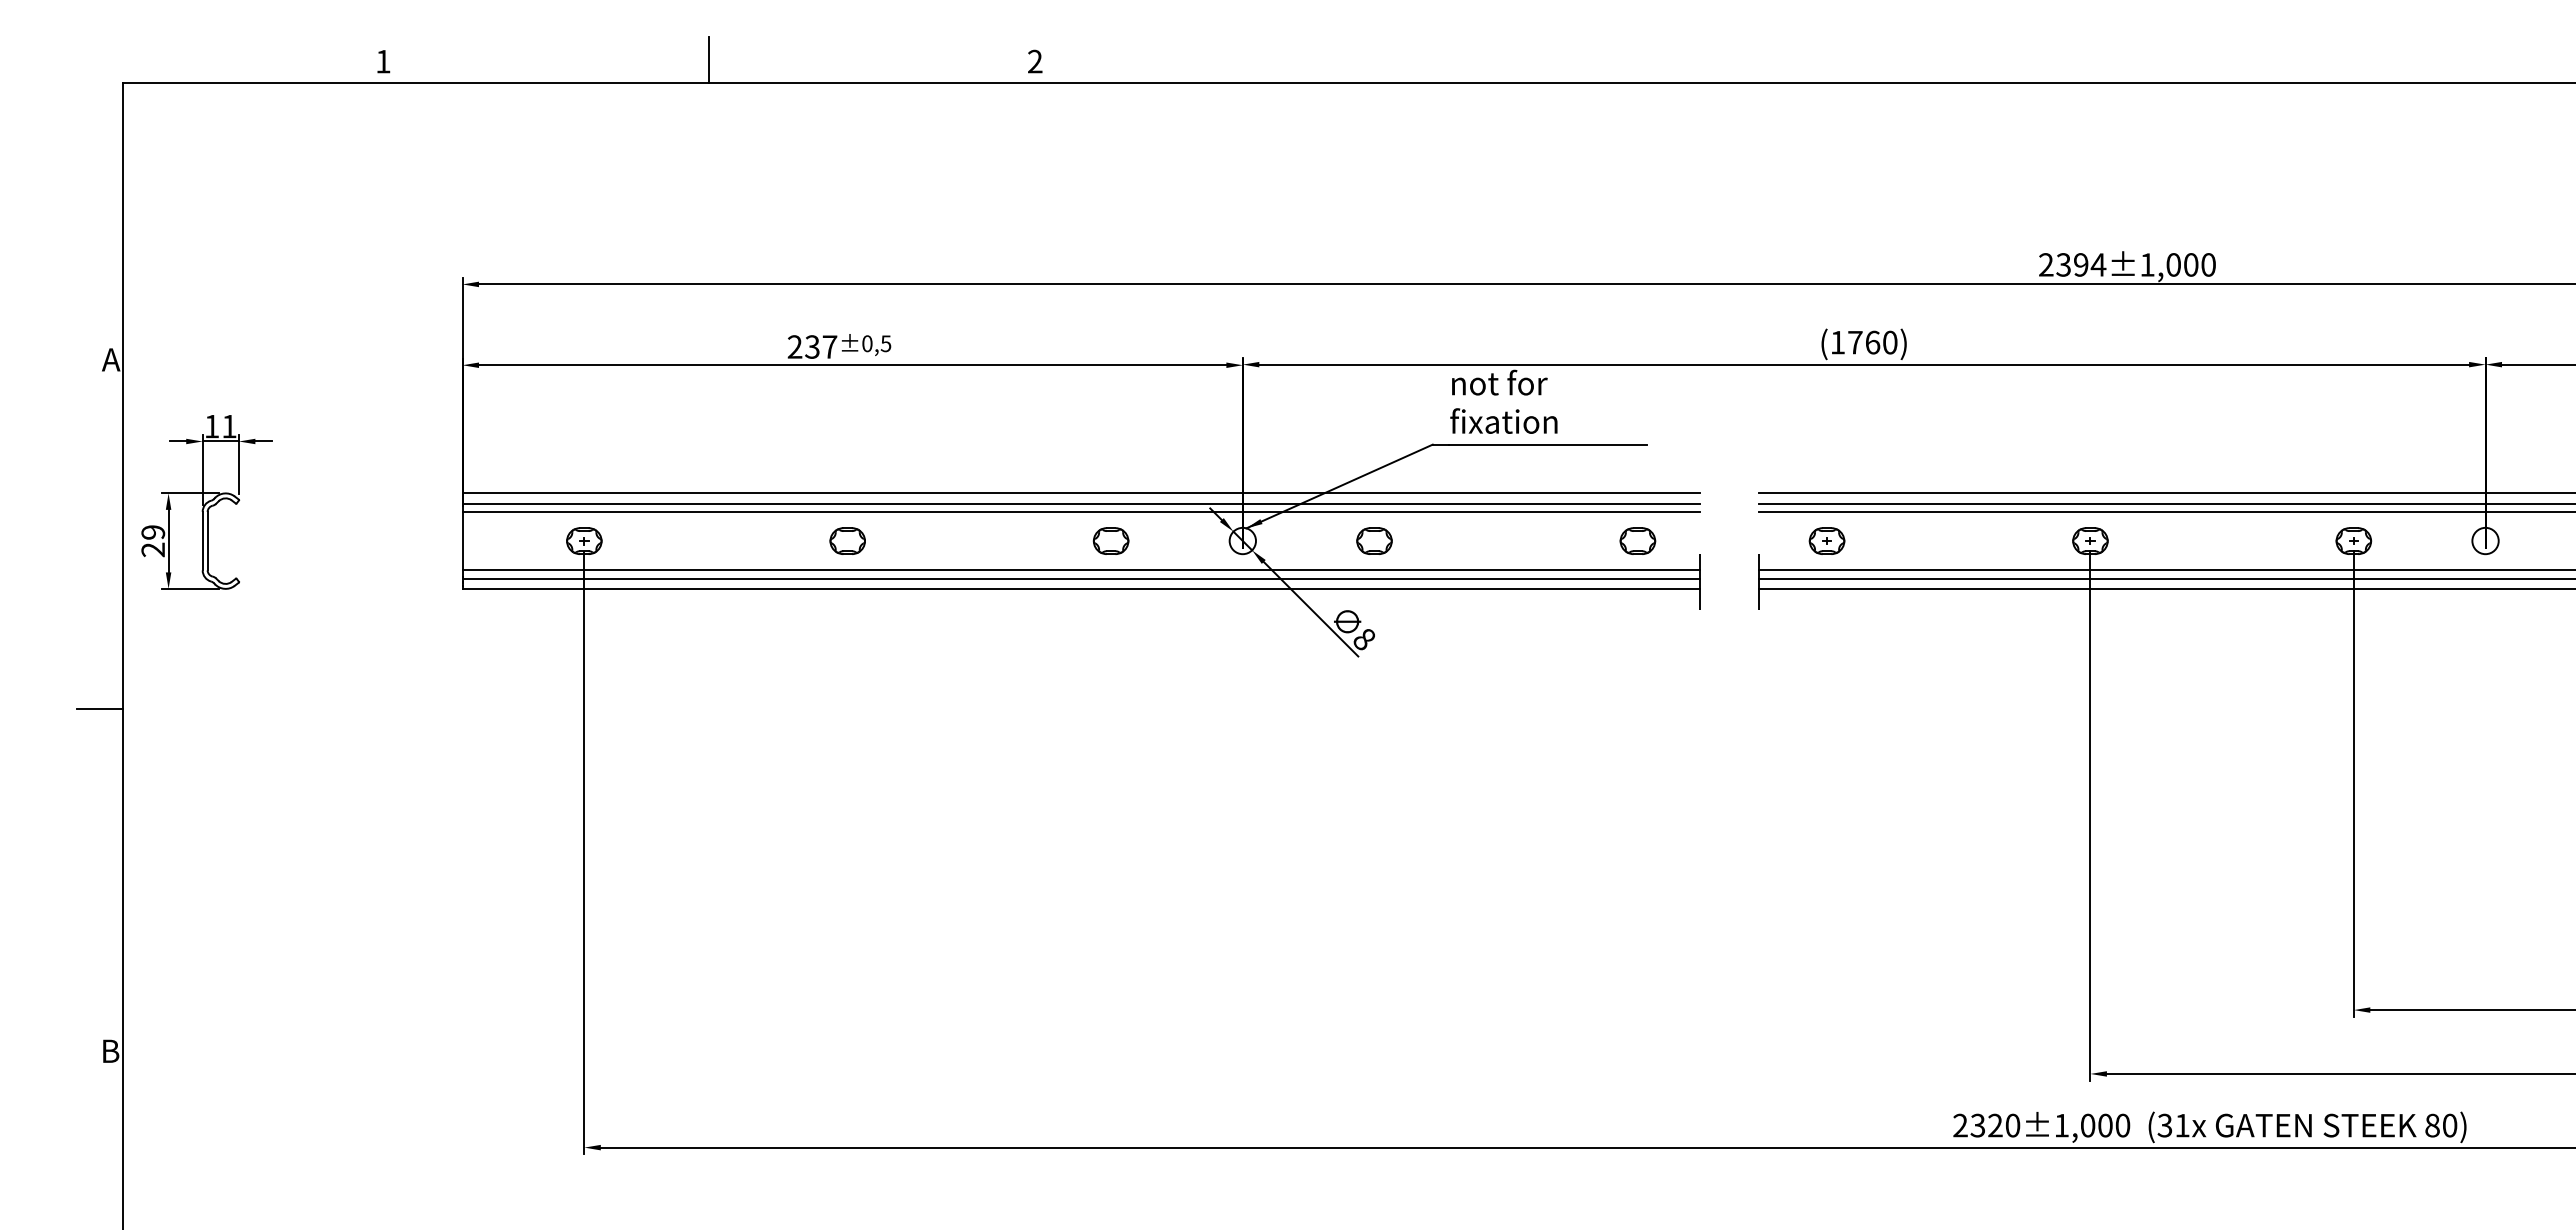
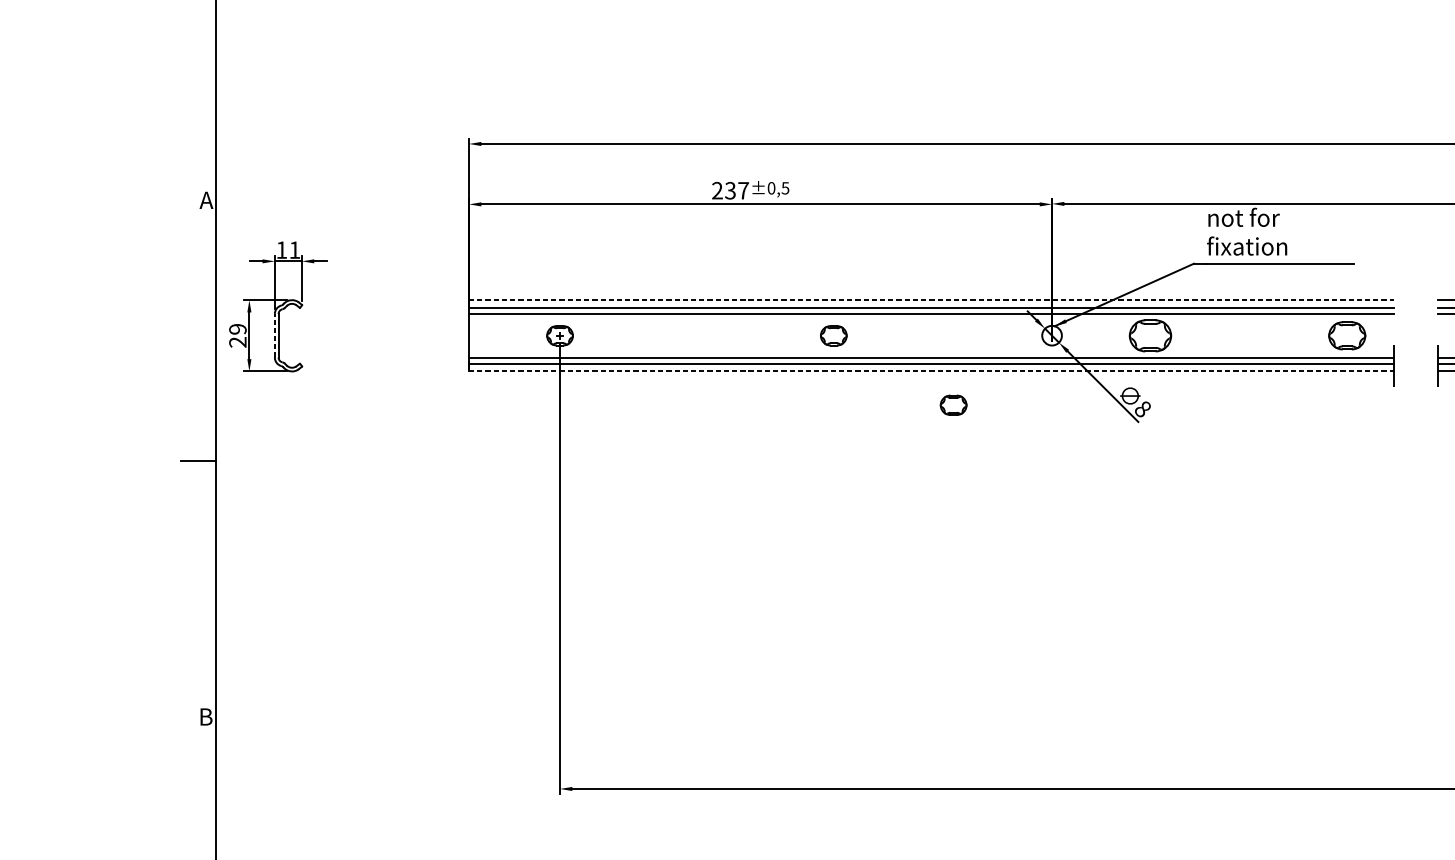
line: (1081, 493) -> (931, 300), solid -> dashed
line: (202, 540) -> (274, 335), solid -> dashed
part: (847, 540) -> (833, 335), moved
part: (1110, 540) -> (953, 404), moved
part: (1374, 540) -> (1150, 335), size x1.6
part: (1637, 540) -> (1346, 335), size x1.4
line: (1081, 588) -> (931, 371), solid -> dashed

